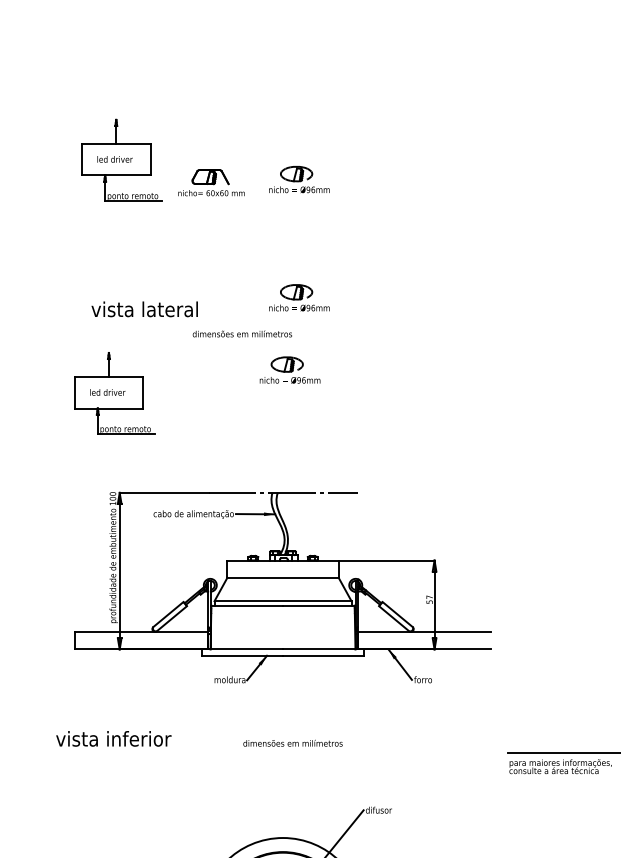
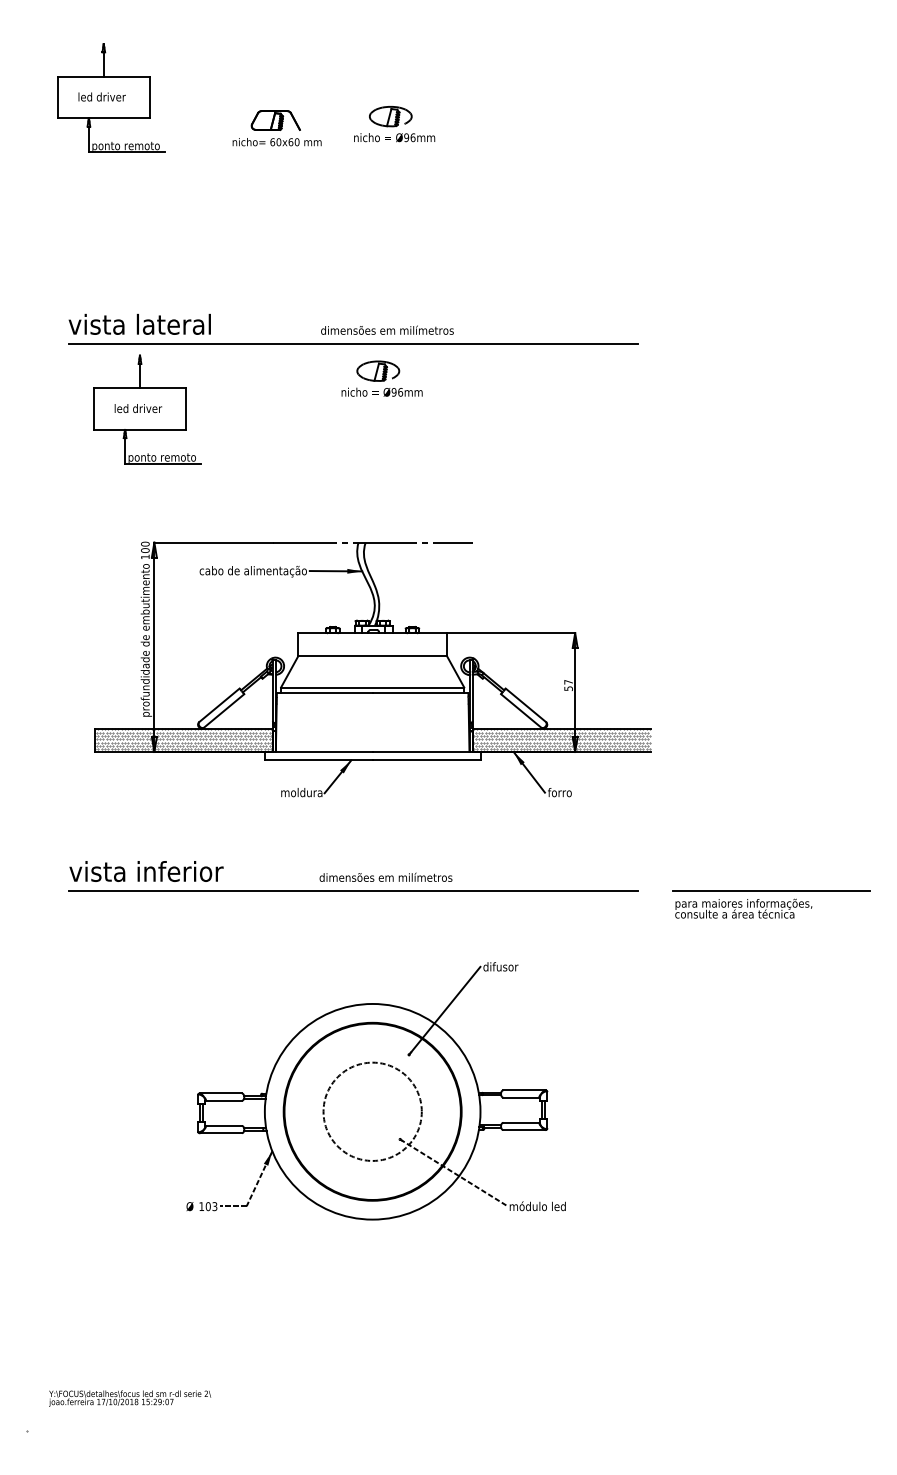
part: (122, 159) -> (111, 97), moved
part: (299, 298) -> (394, 282), removed
text: (144, 308) -> (139, 323), moved
text: (242, 333) -> (387, 329), moved
line: (268, 344) -> (353, 344), added
hatch: (141, 640) -> (183, 739), added
hatch: (424, 640) -> (561, 739), added
line: (268, 753) -> (353, 890), added

